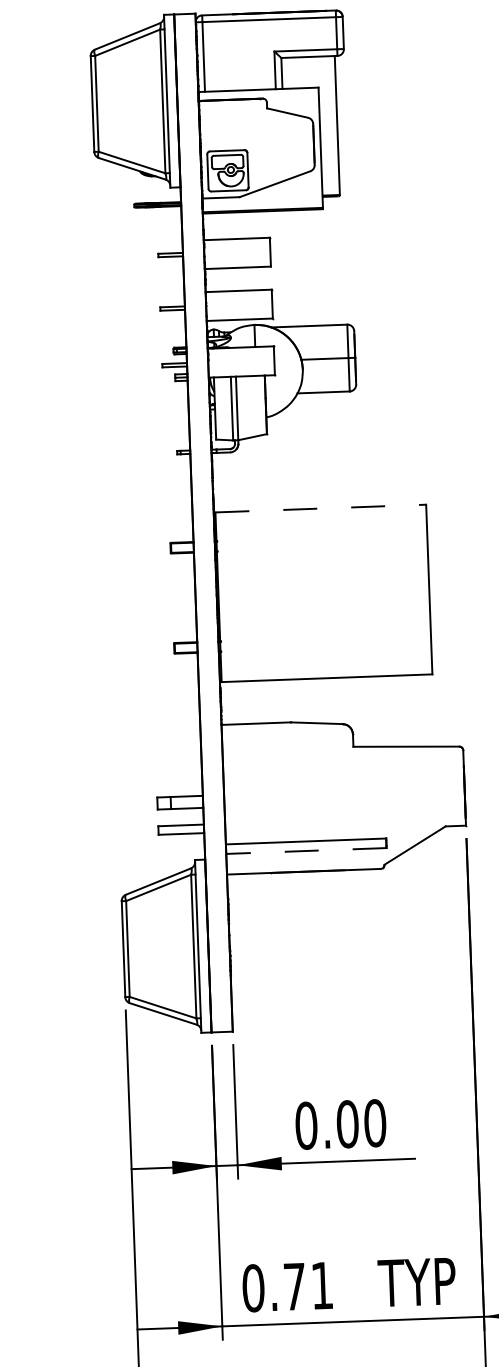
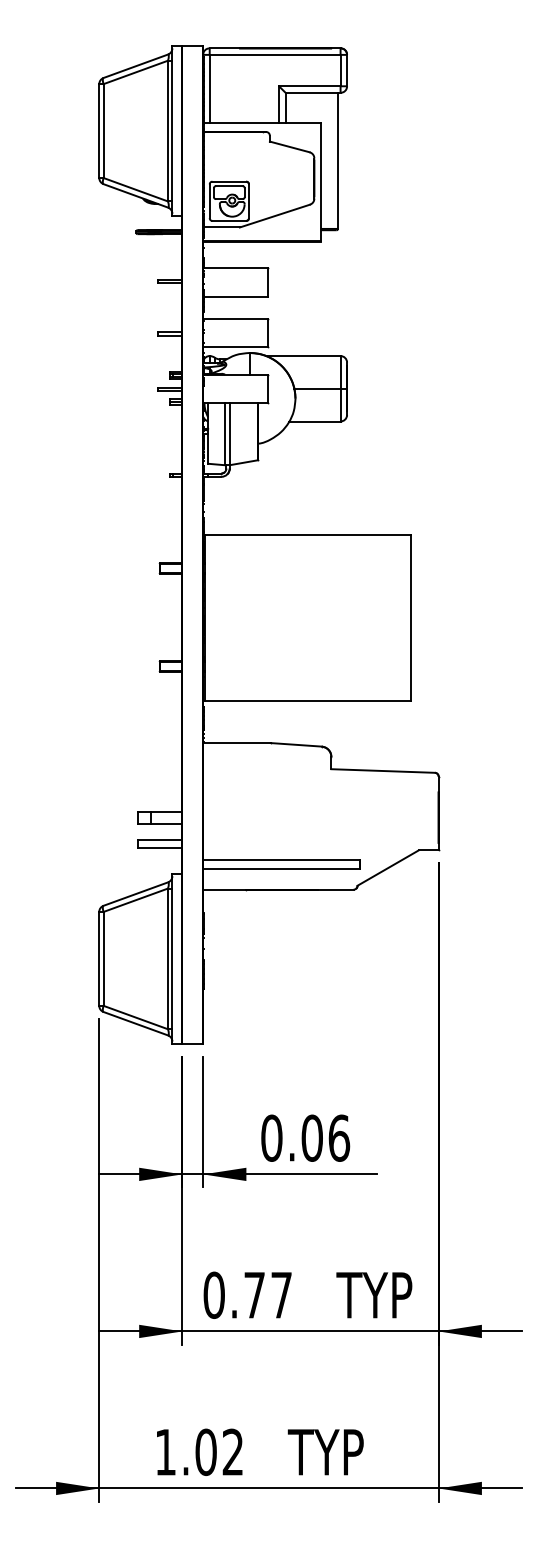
line: (321, 509) -> (308, 535), dashed -> solid
line: (306, 851) -> (281, 869), dashed -> solid
text: (375, 1122) -> (339, 1137), 0.00 -> 0.06
text: (322, 1285) -> (281, 1295), 0.71 -> 0.77

